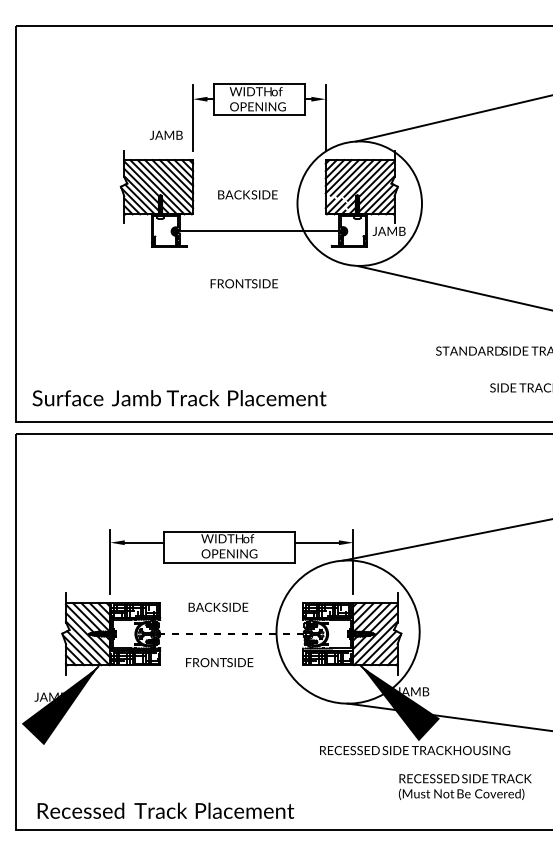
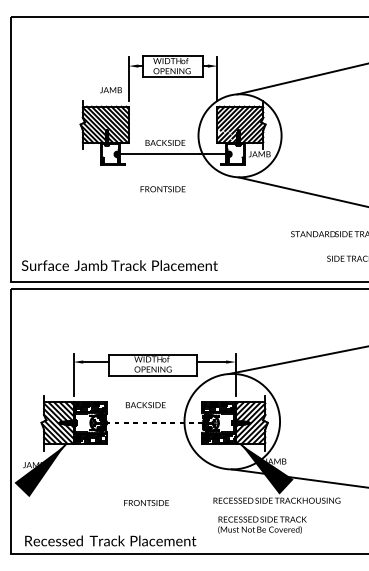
text: (248, 194) -> (165, 142), moved
text: (219, 661) -> (146, 502), moved
text: (465, 786) -> (262, 524), moved

